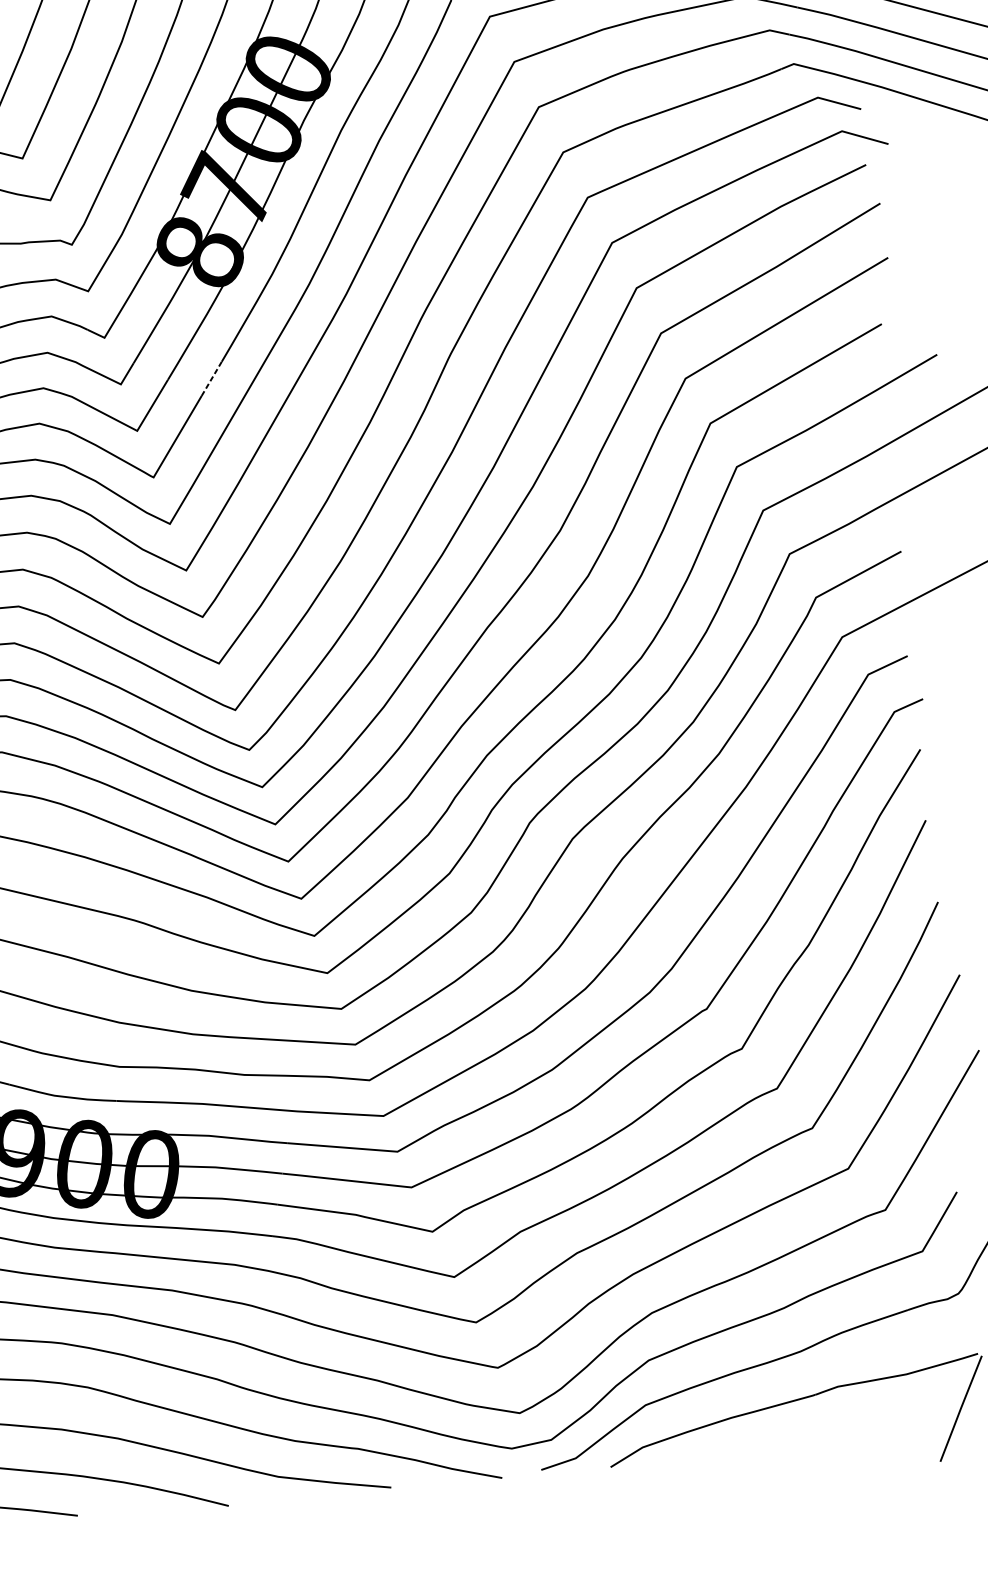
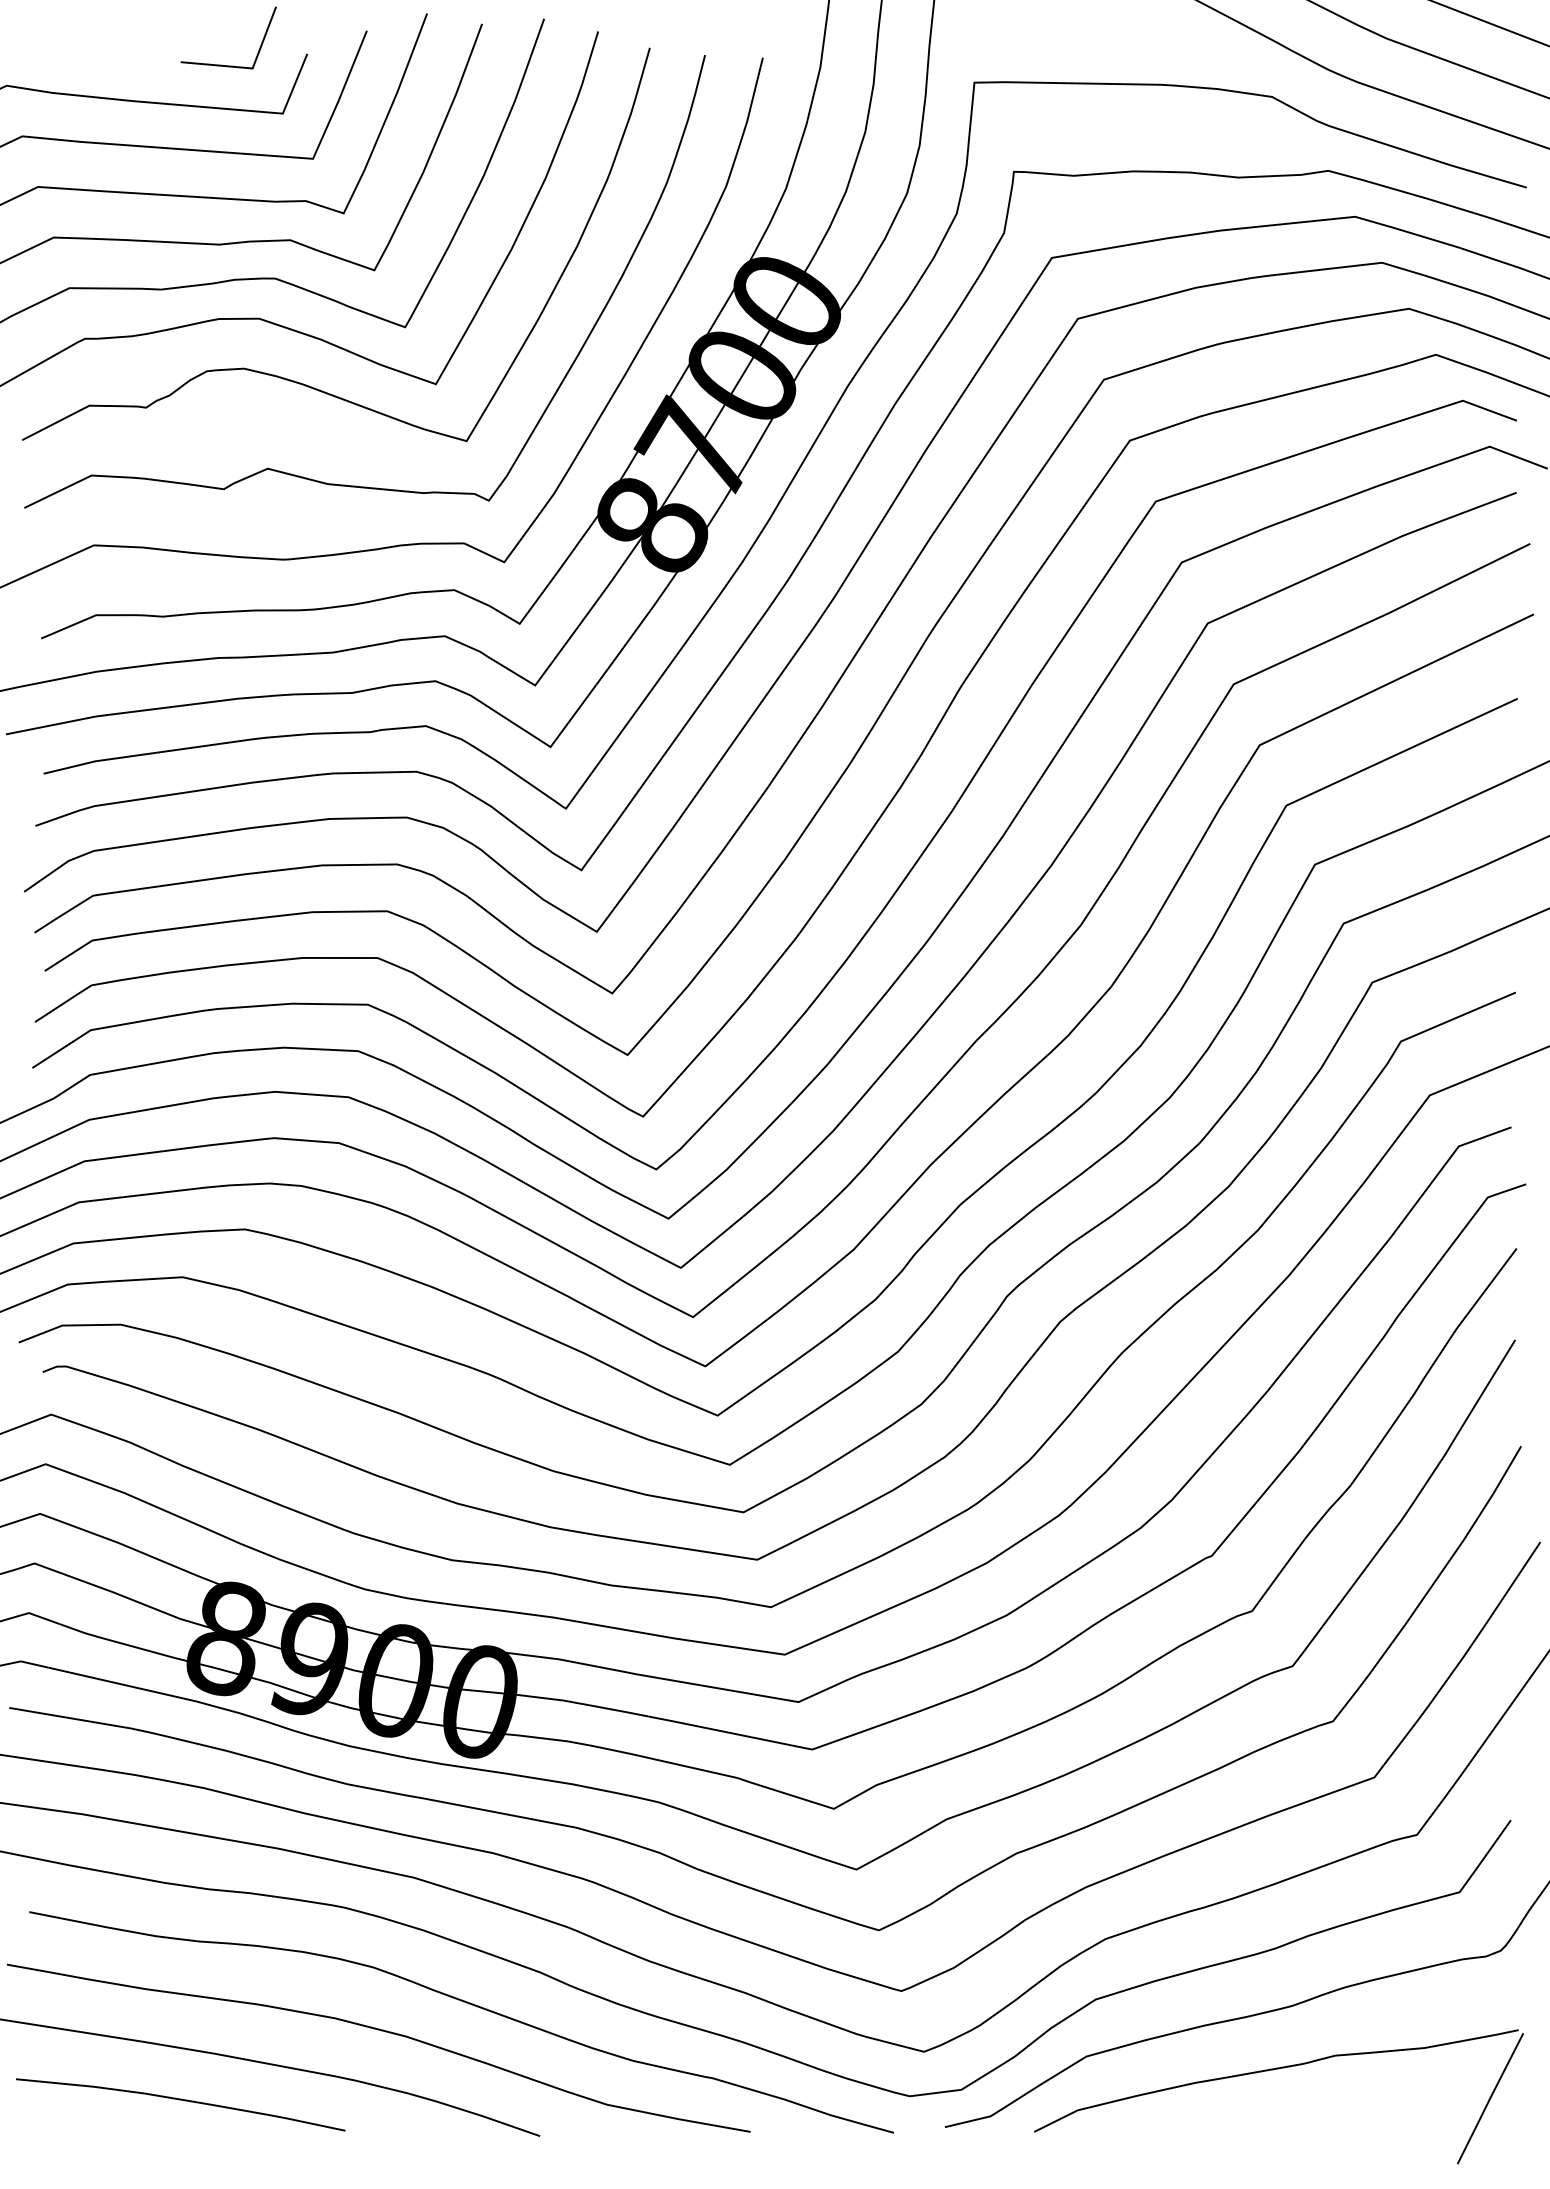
line: (211, 379) -> (652, 689), dashed -> solid

